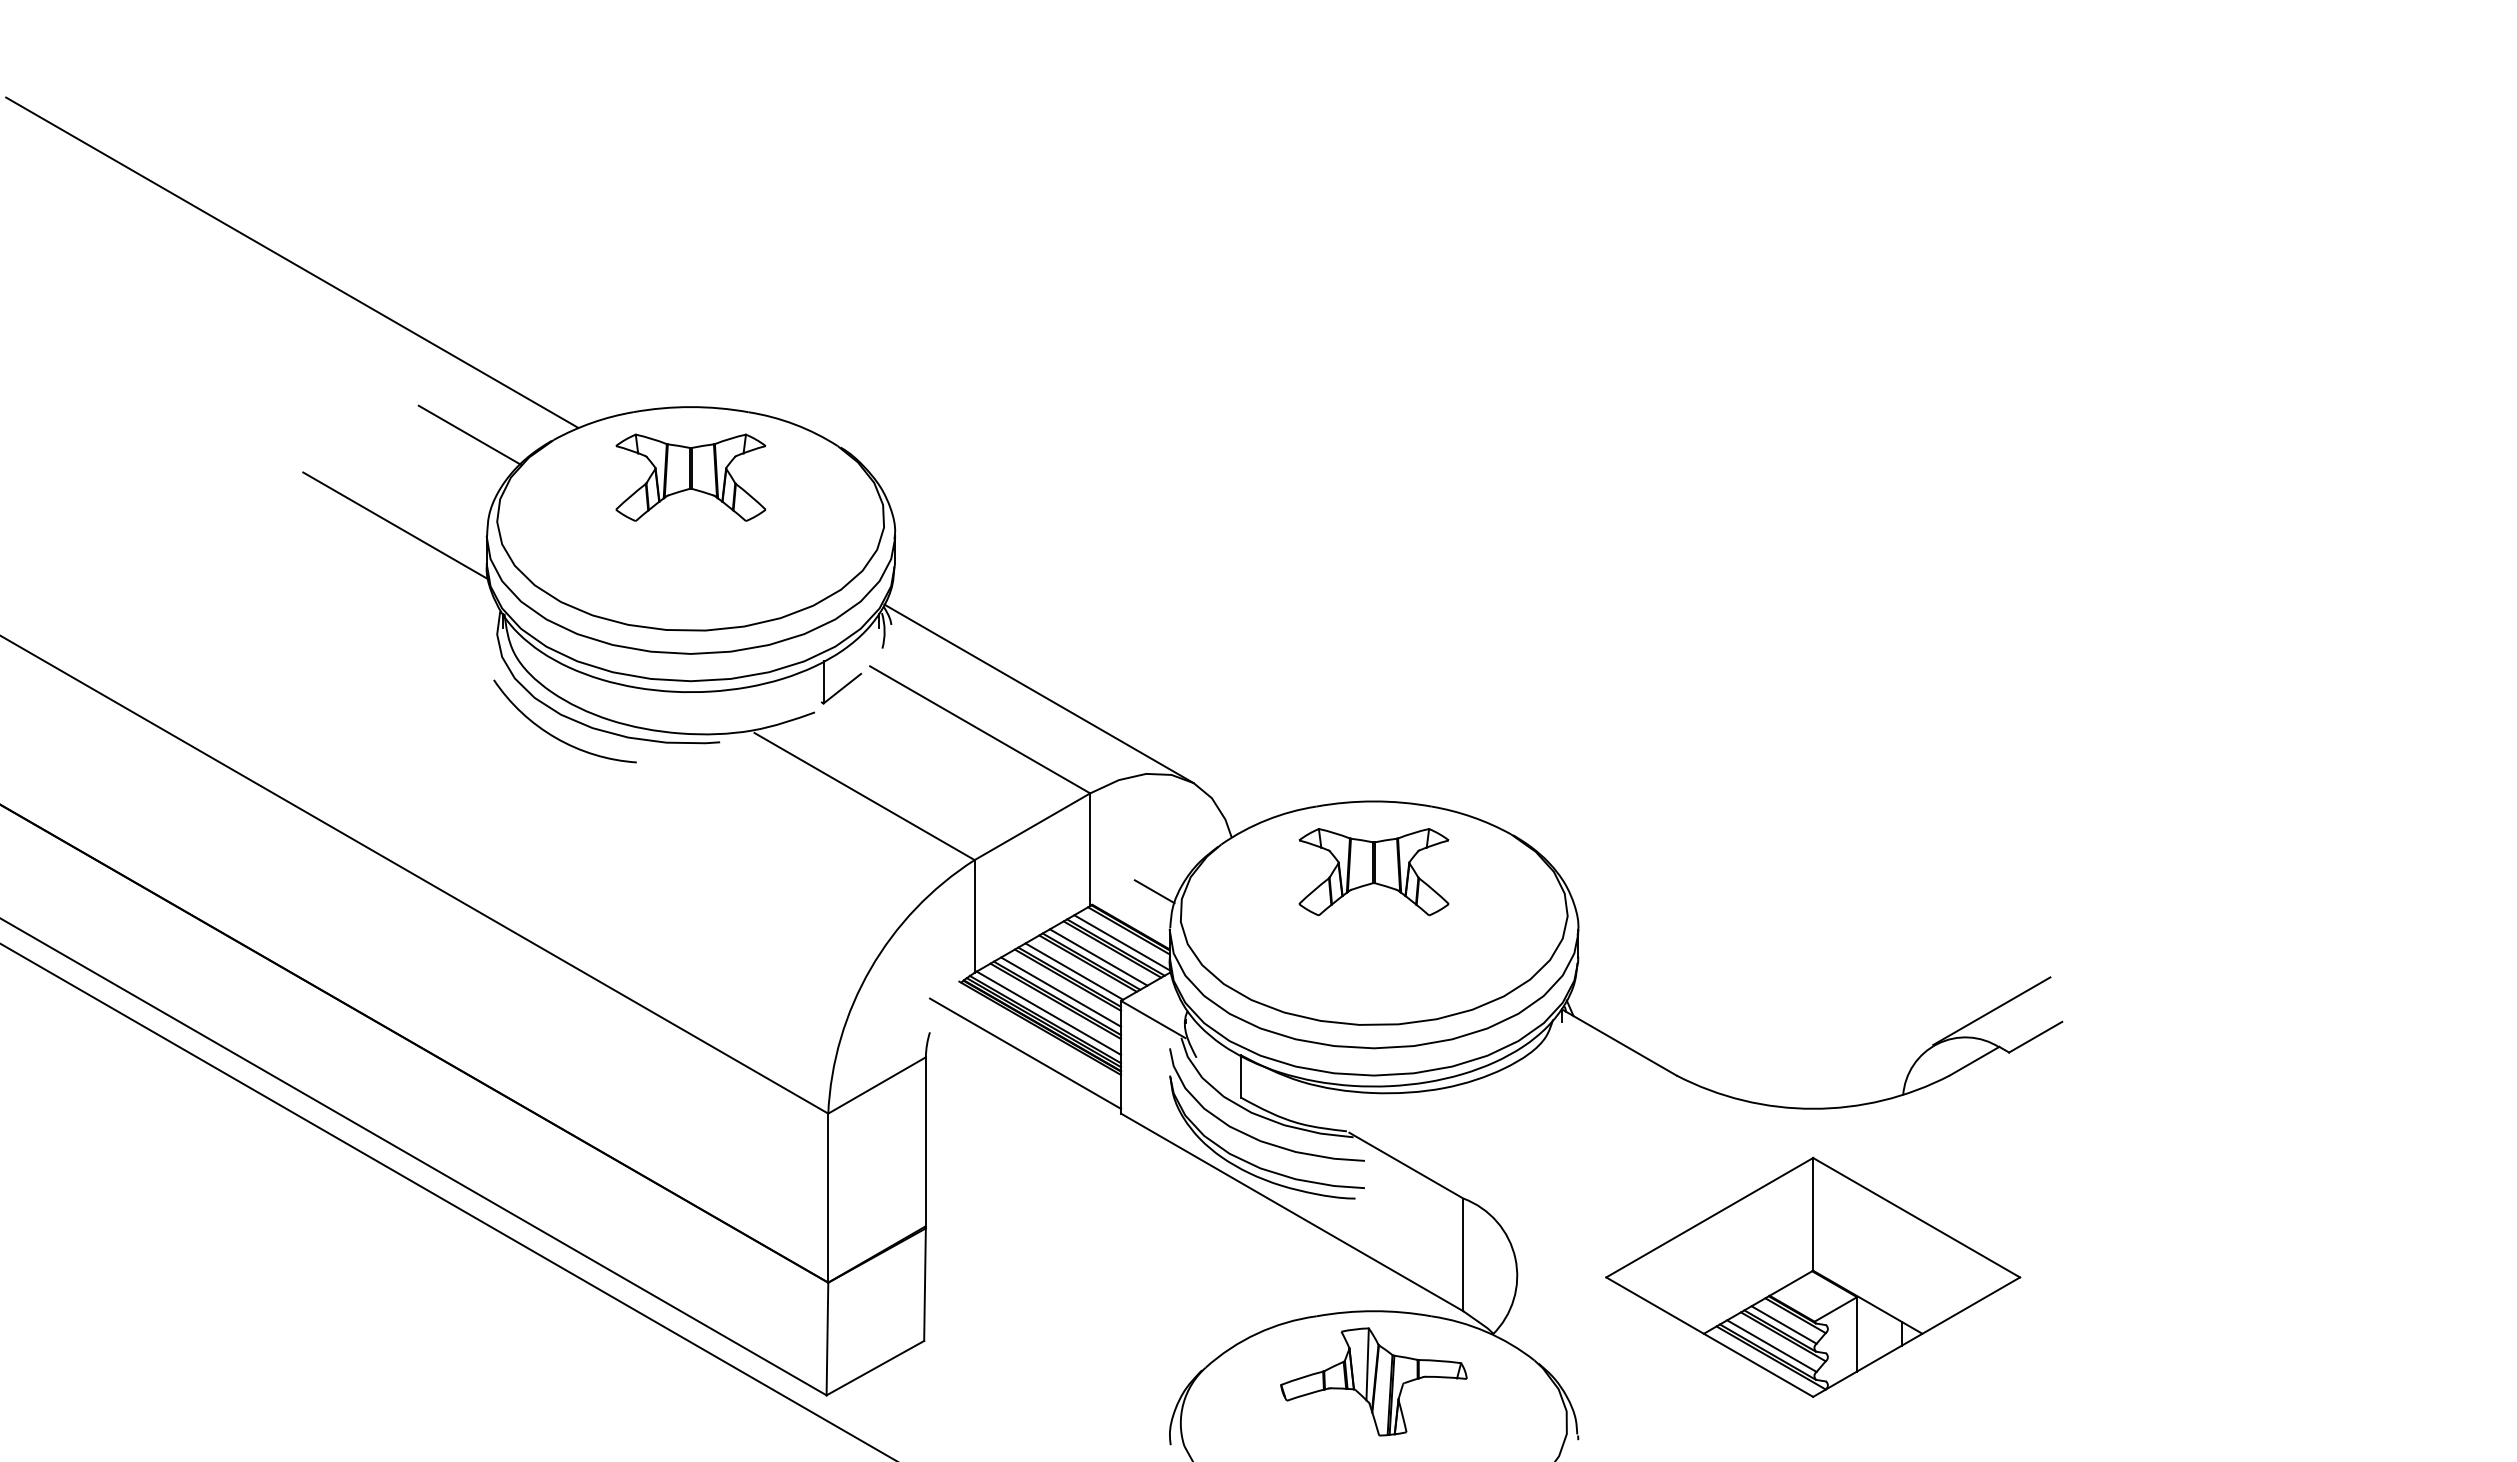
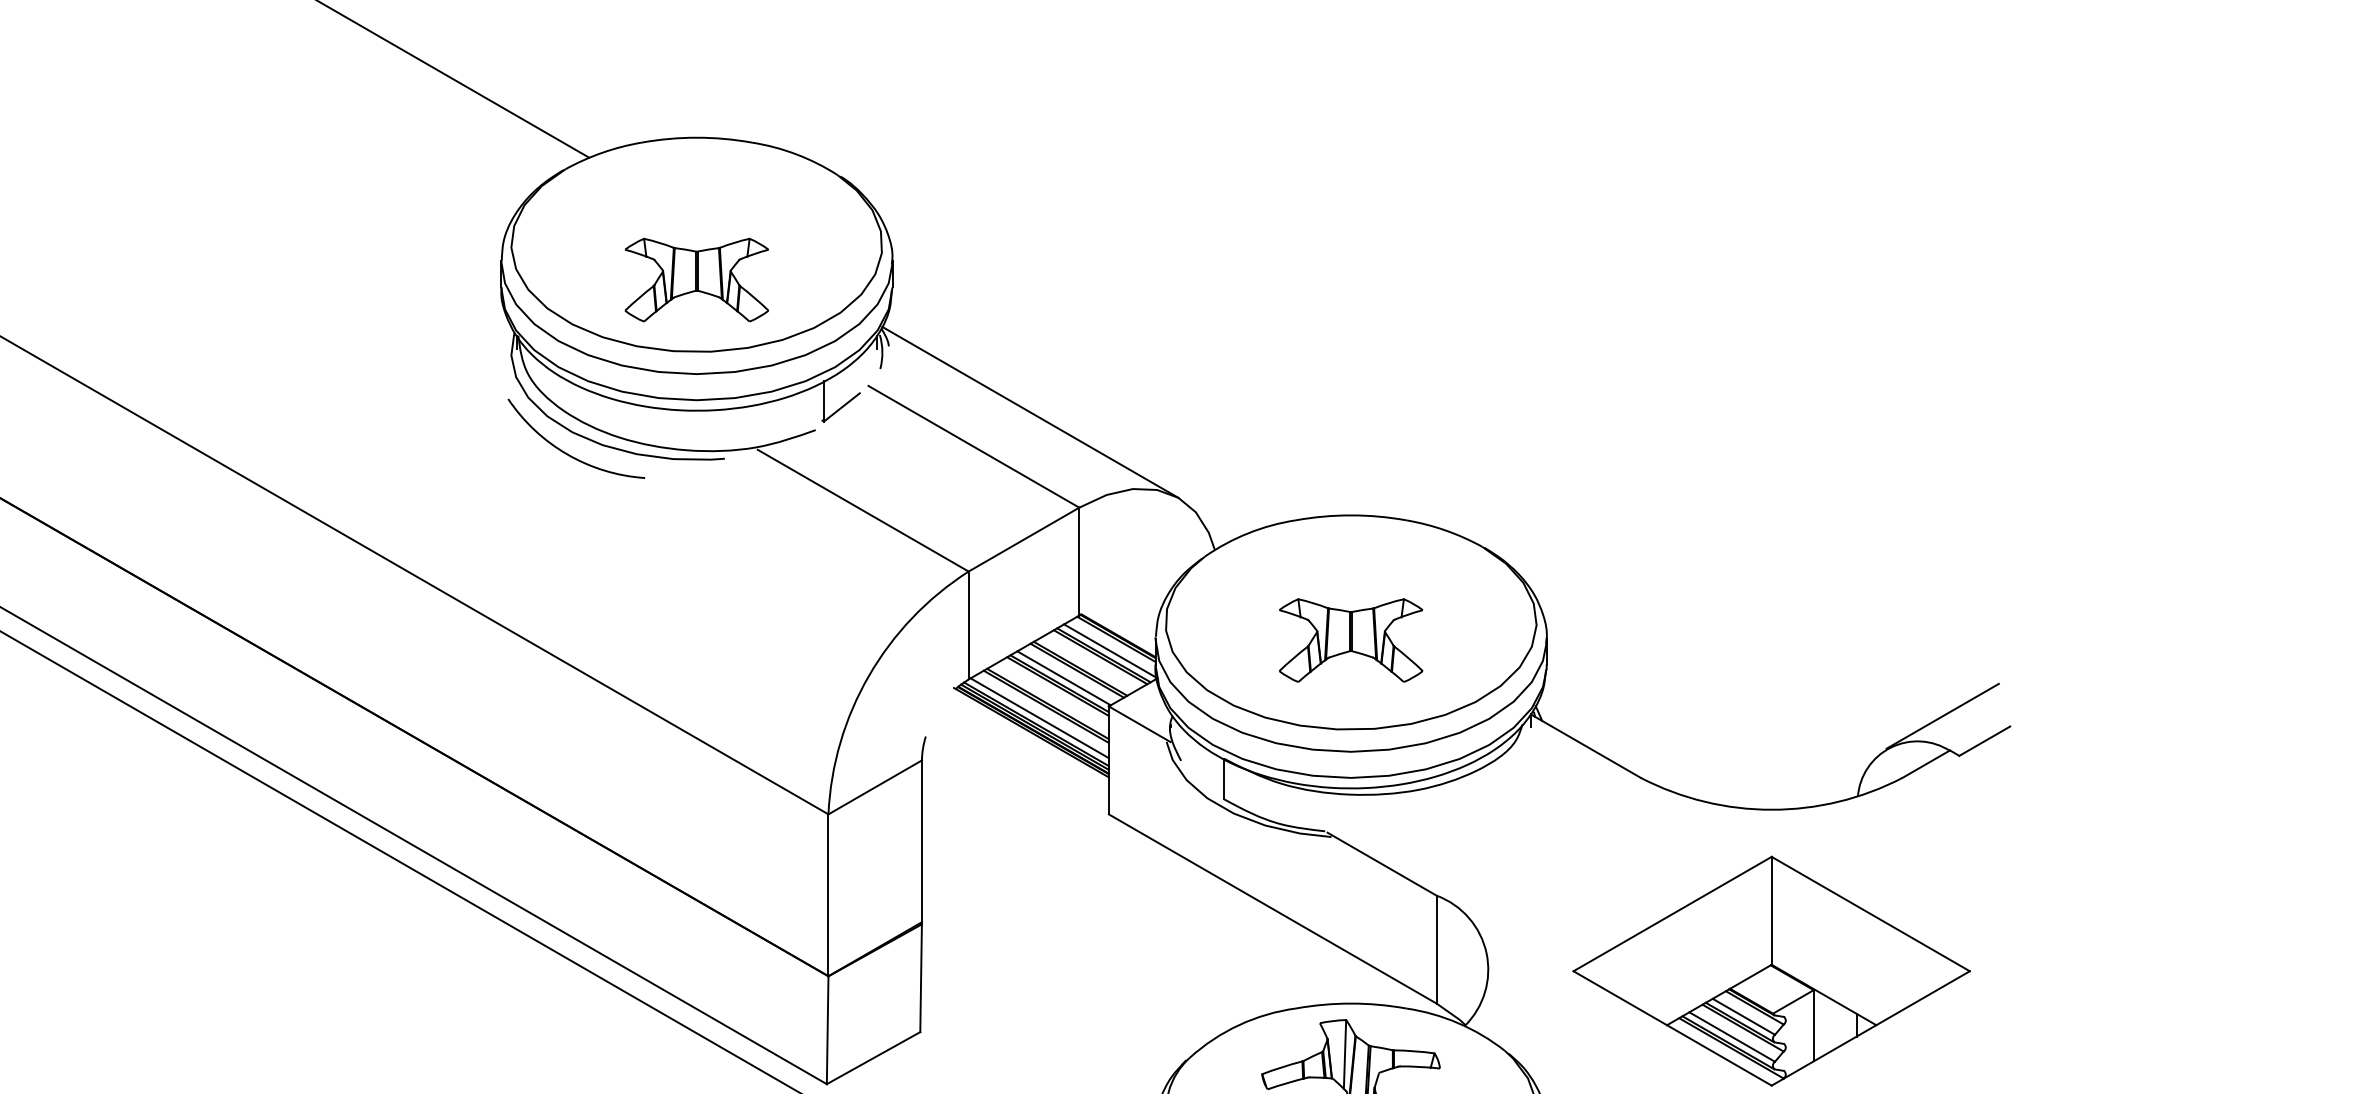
line: (469, 434) -> (484, 163), removed
part: (690, 477) -> (696, 279), moved
line: (396, 525) -> (414, 251), removed
part: (1373, 872) -> (1350, 640), moved
line: (1154, 891) -> (1140, 601), removed
line: (1098, 957) -> (1087, 664), removed
line: (1061, 991) -> (1051, 697), removed
line: (1025, 1053) -> (1017, 756), removed
part: (1259, 1139) -> (1241, 839), removed

